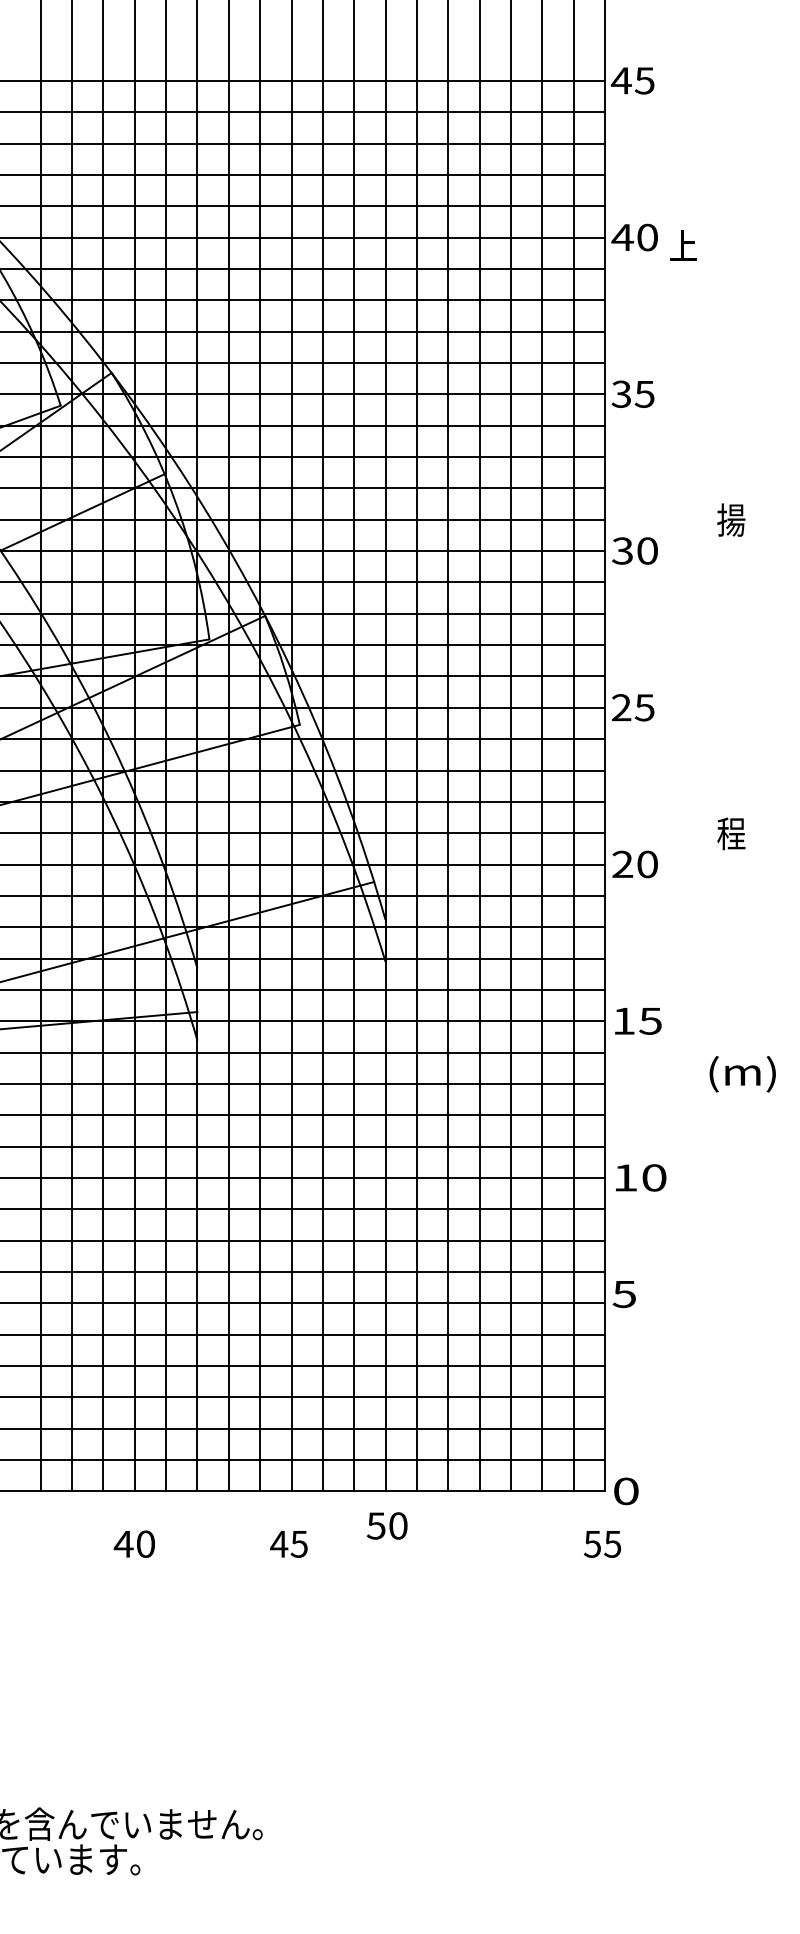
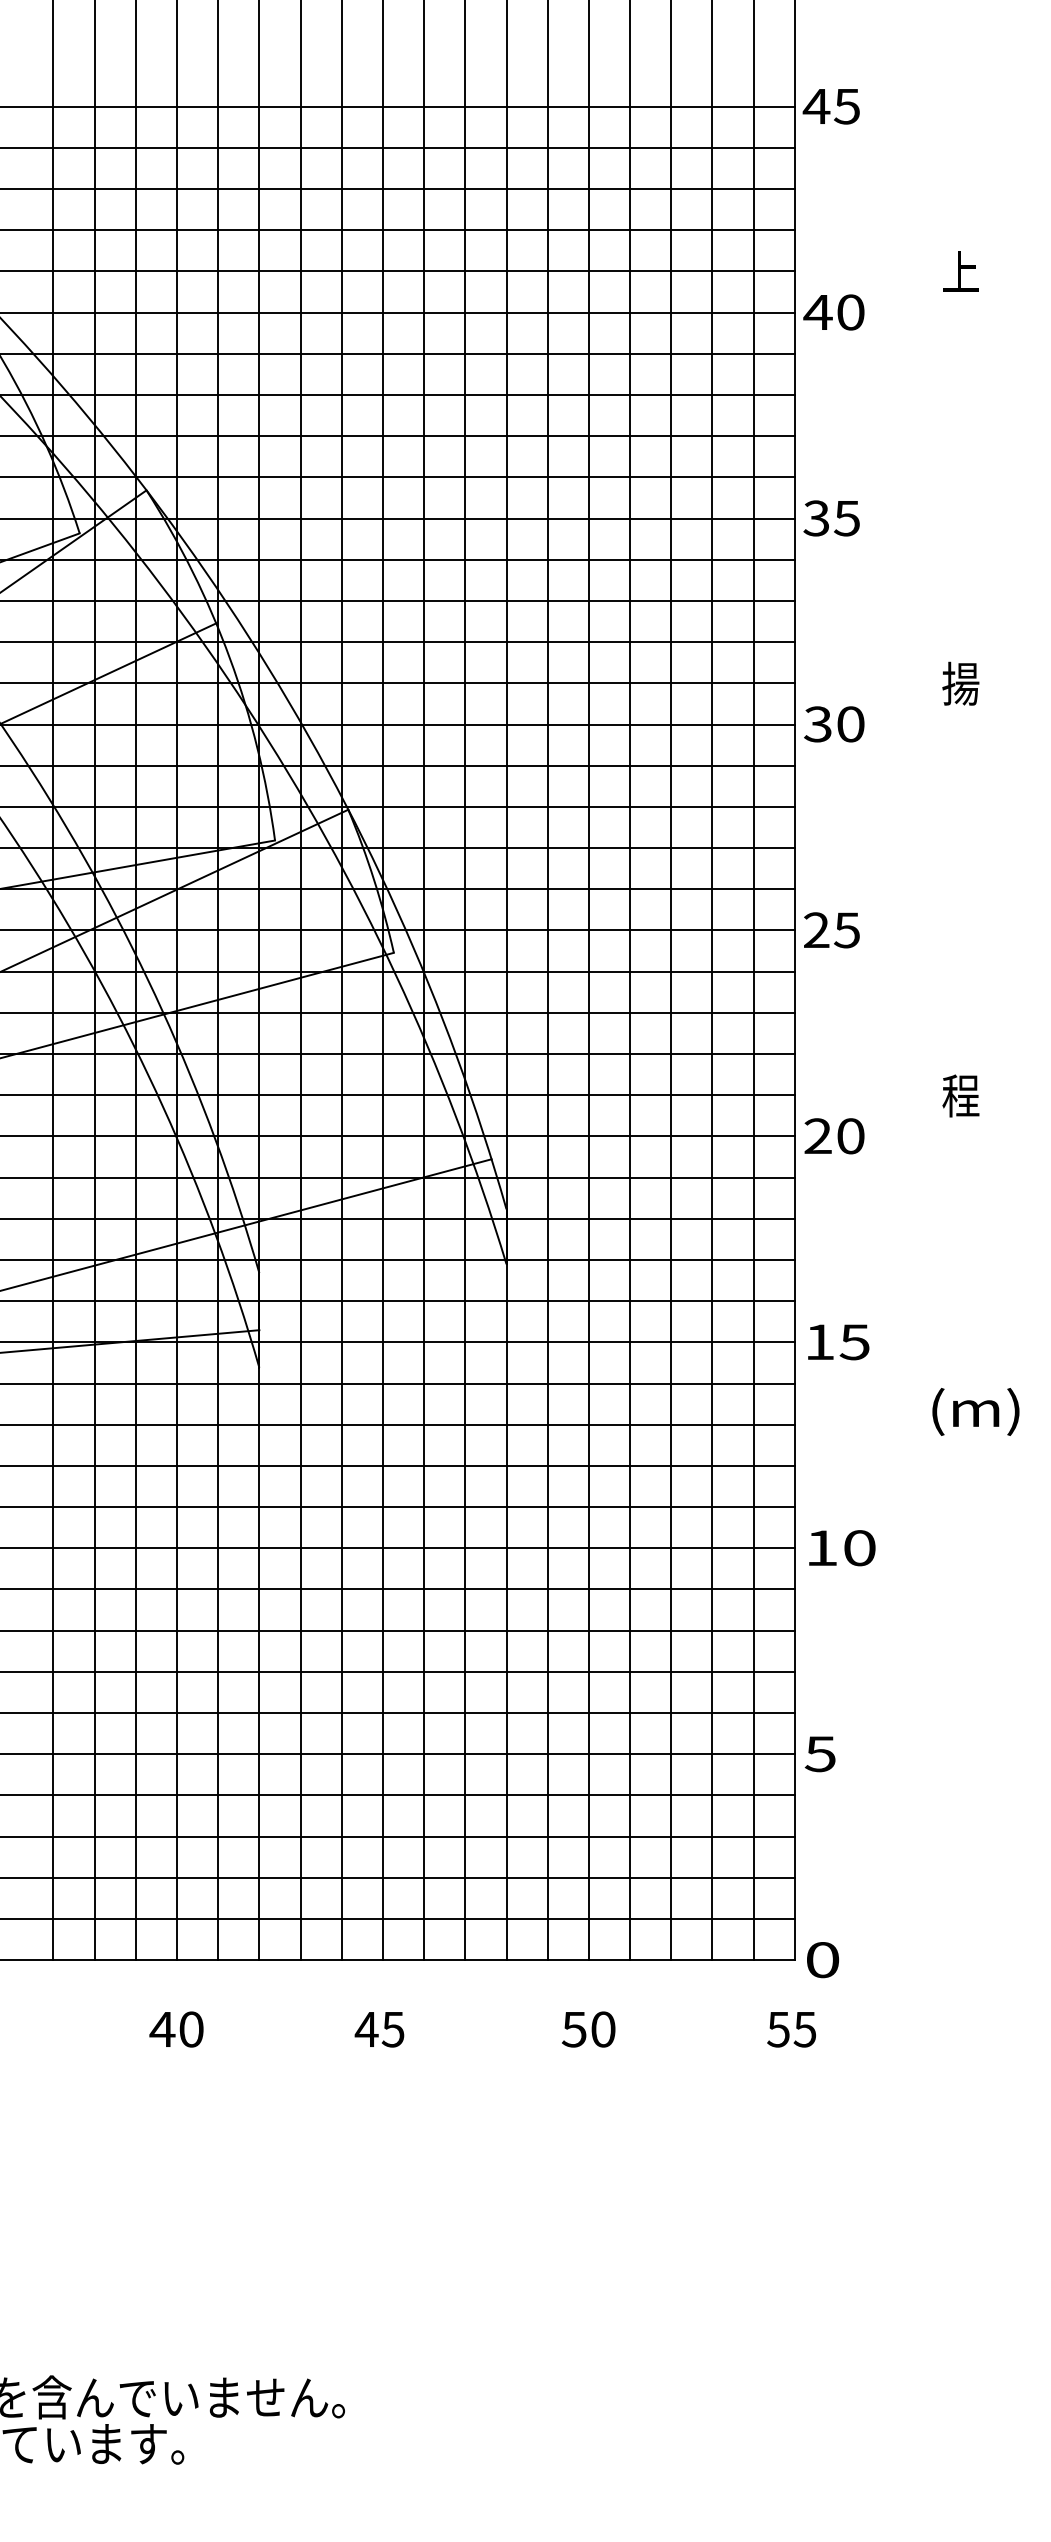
text: (683, 245) -> (960, 271), moved
text: (623, 1294) -> (819, 1754), moved
text: (387, 1525) -> (588, 2029), moved

